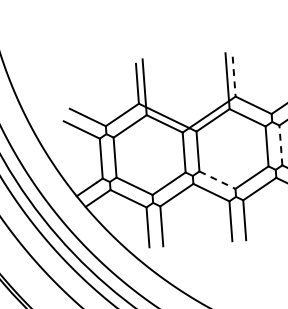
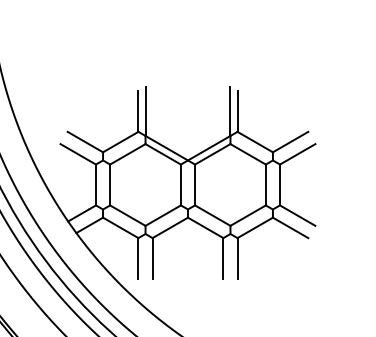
line: (234, 76) -> (237, 111), dashed -> solid
line: (281, 144) -> (280, 184), dashed -> solid
line: (218, 179) -> (213, 215), dashed -> solid

